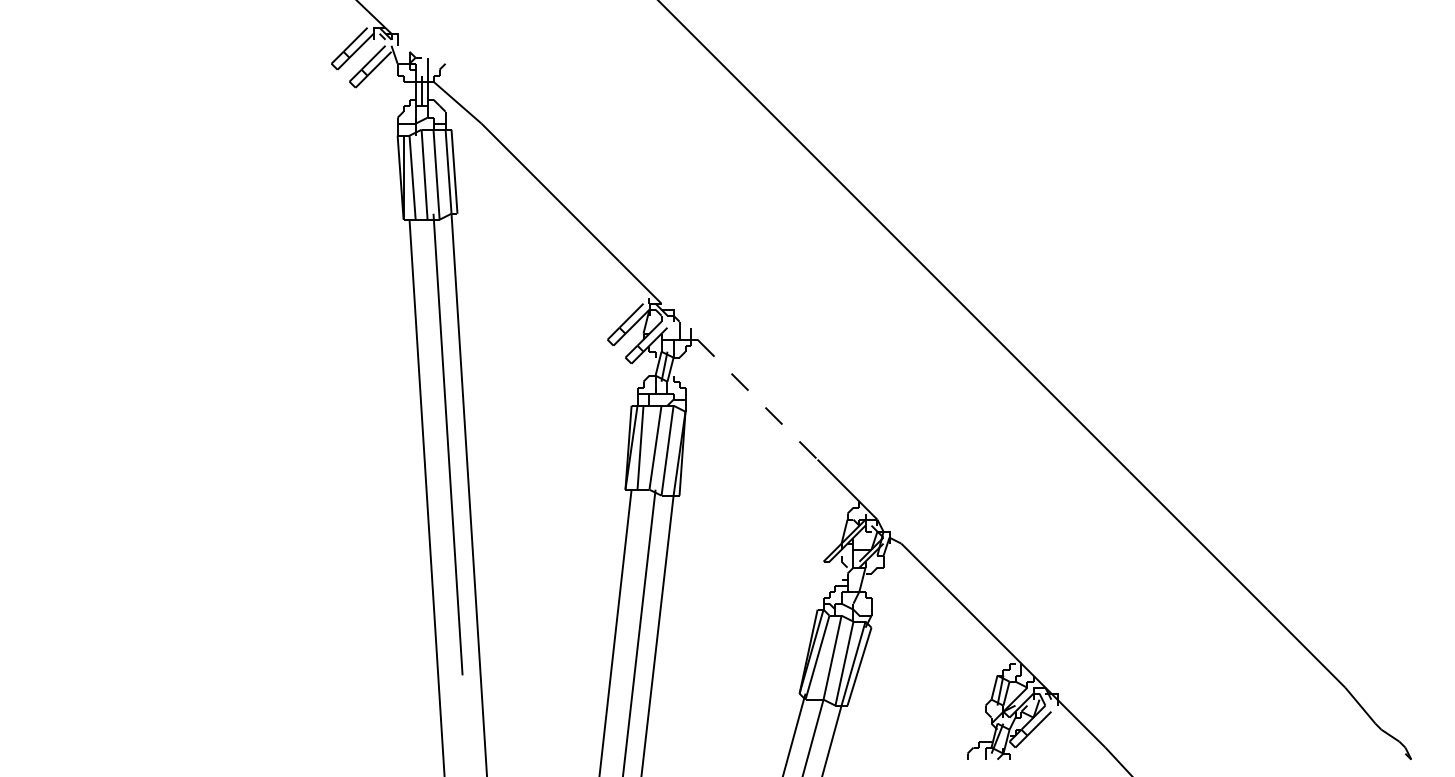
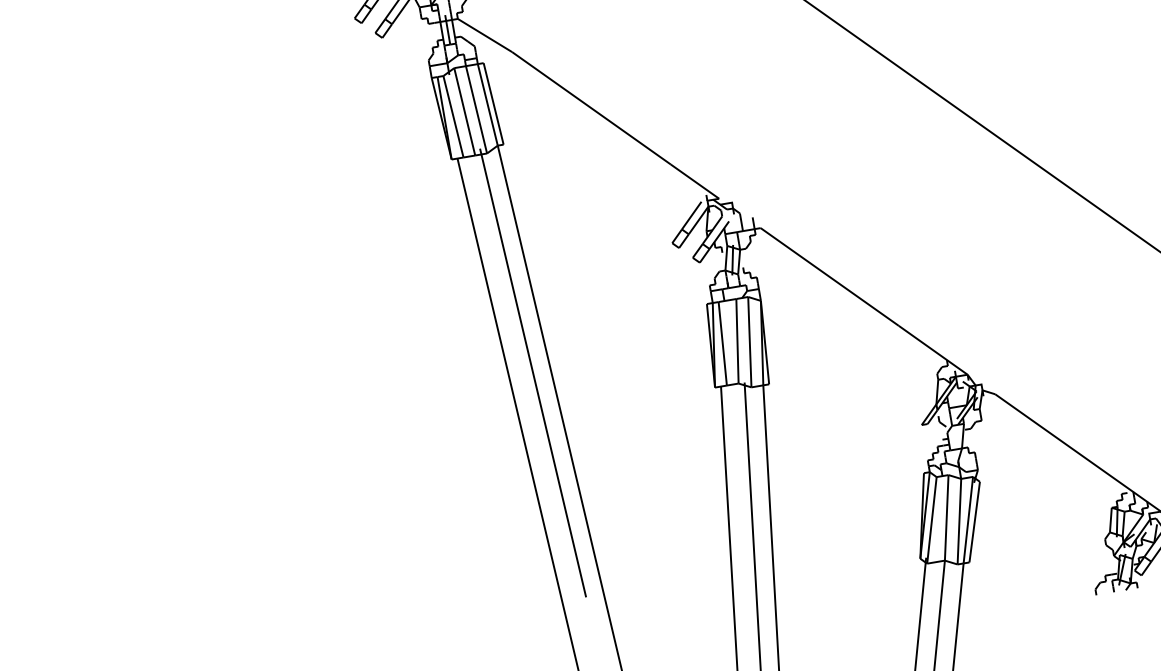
line: (757, 399) -> (829, 276), dashed -> solid

